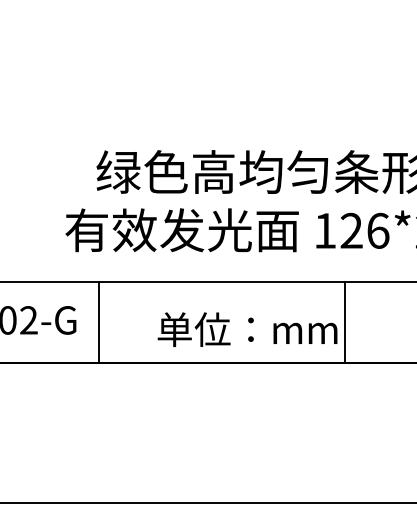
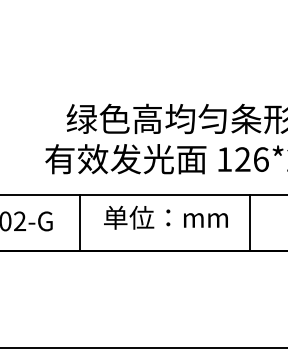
line: (99, 321) -> (80, 222), moved
line: (345, 321) -> (250, 222), moved
text: (246, 329) -> (165, 217), moved

